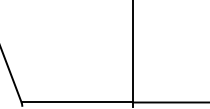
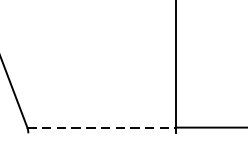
line: (77, 102) -> (102, 127), solid -> dashed

